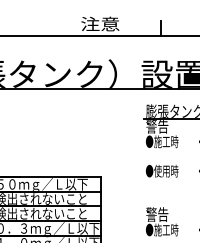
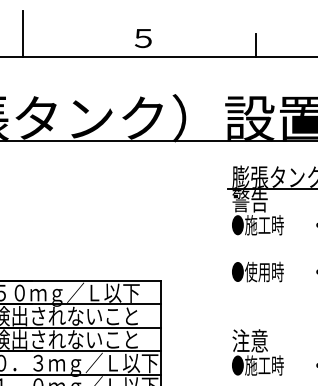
line: (14, 21) -> (23, 34), added
text: (100, 23) -> (159, 37), 注意 -> ５
text: (157, 214) -> (250, 340), 警告 -> 注意

